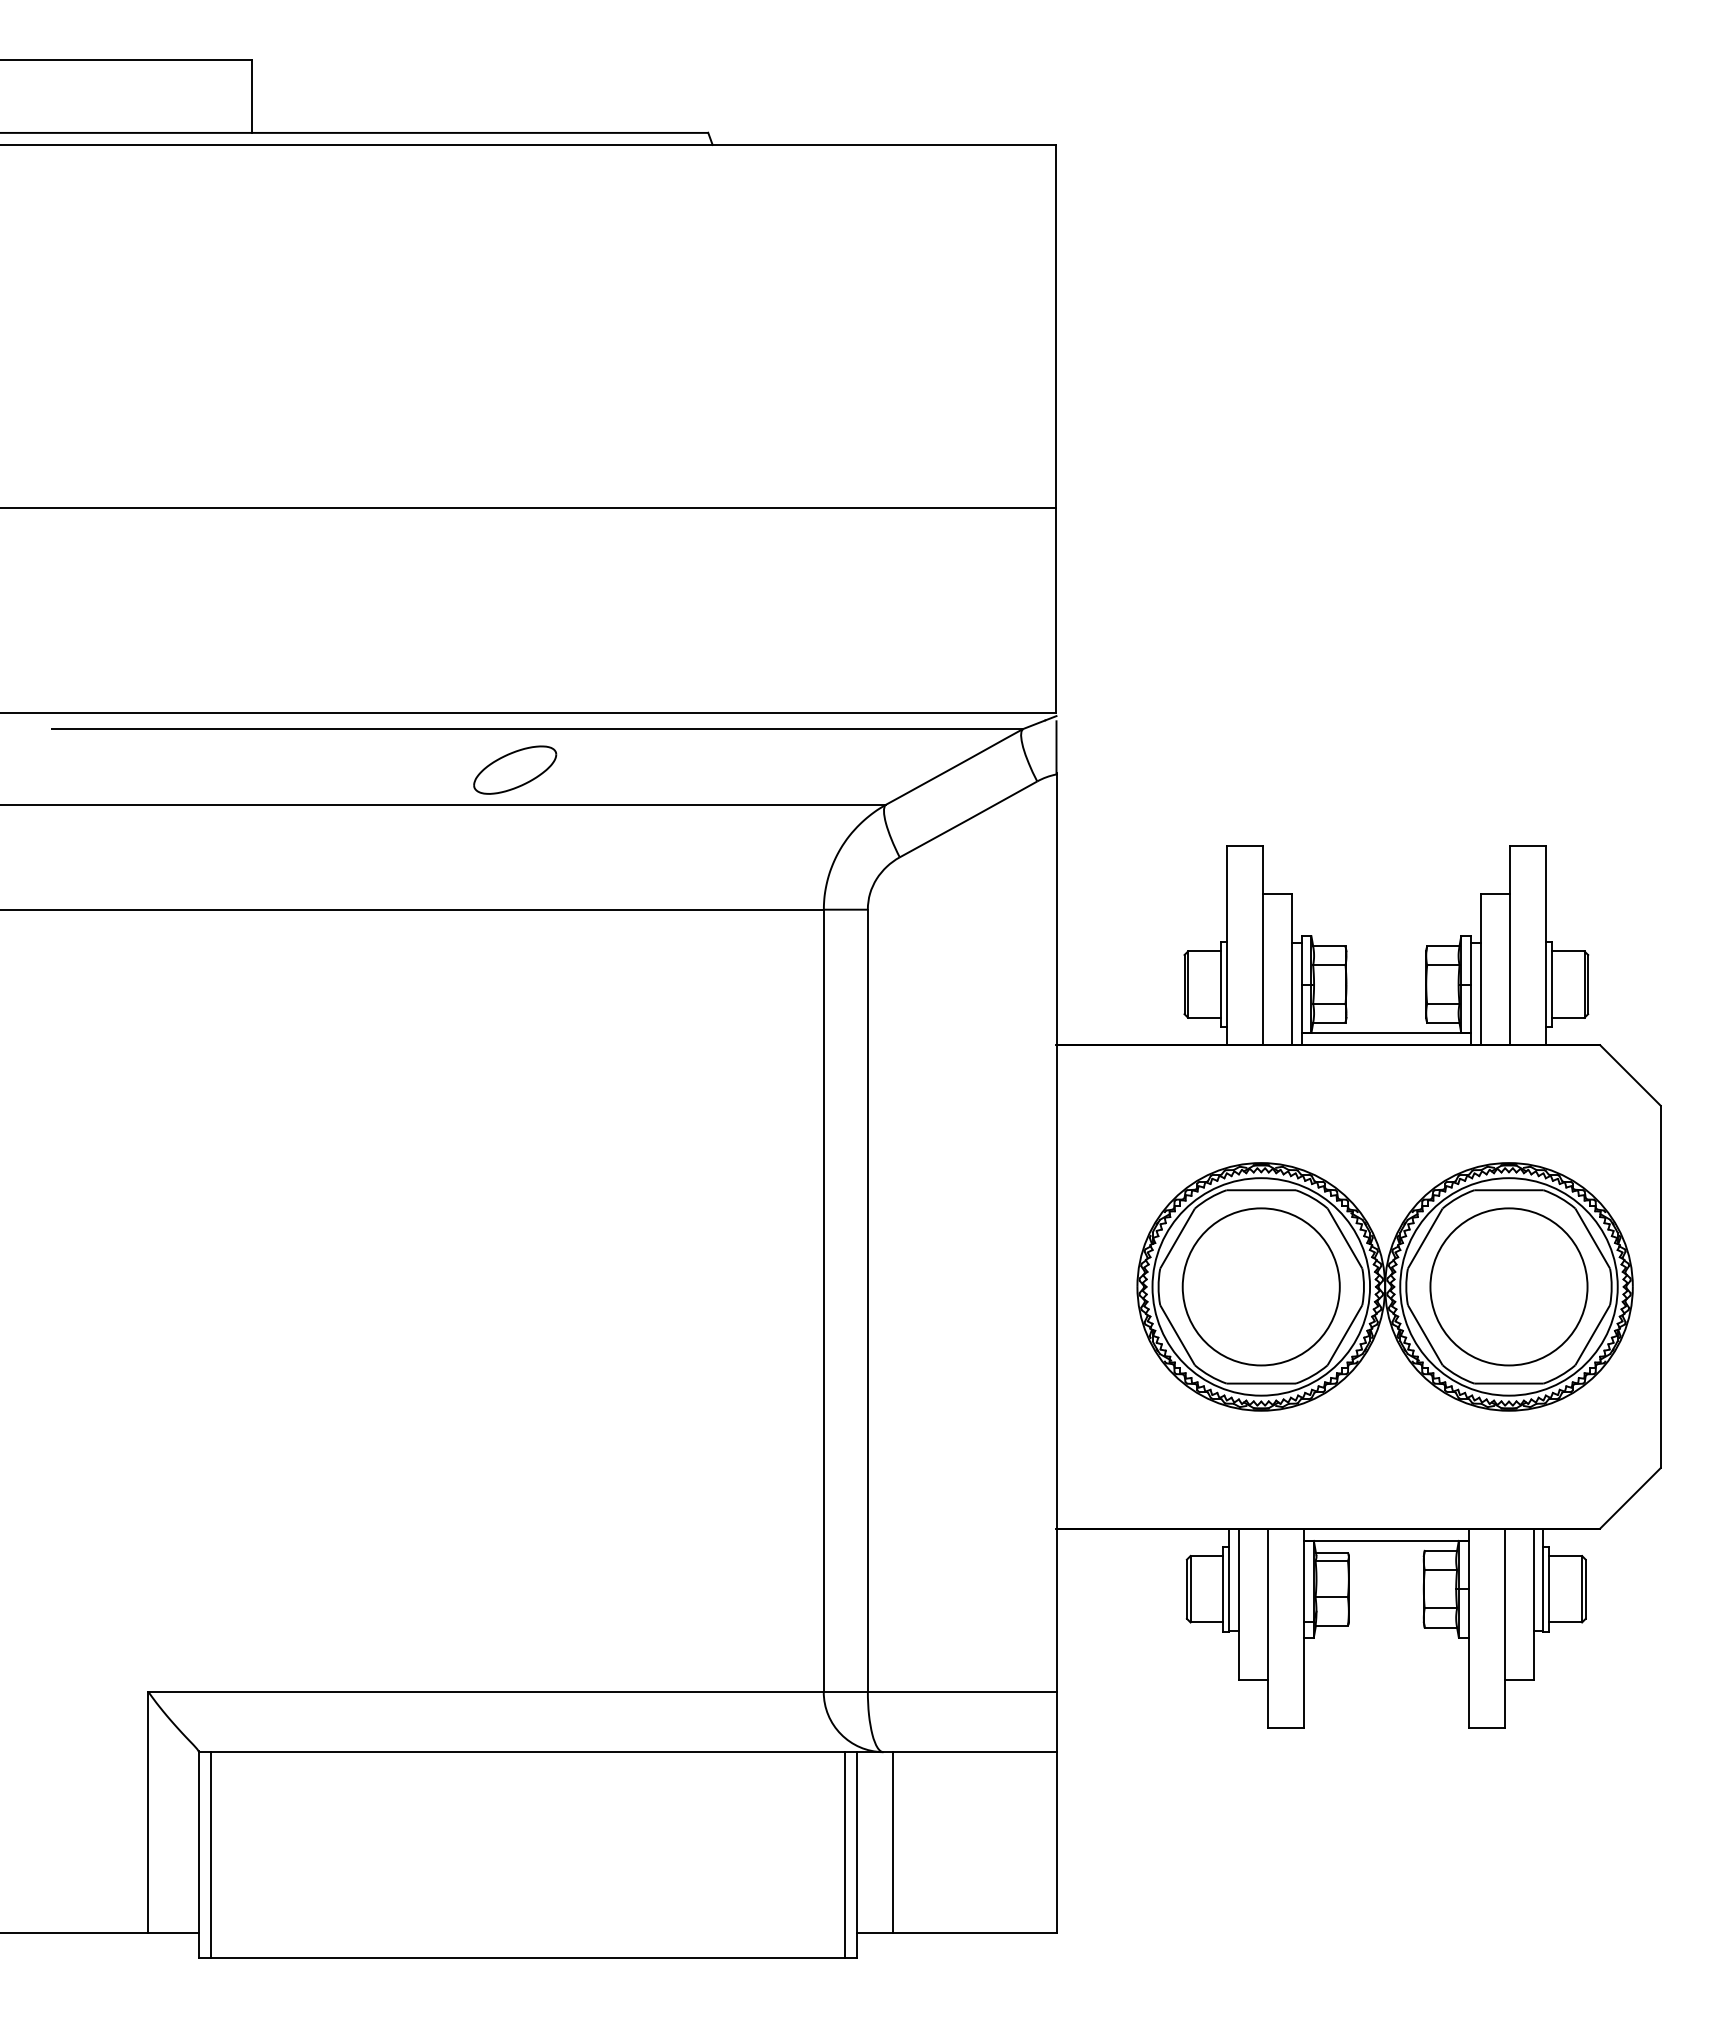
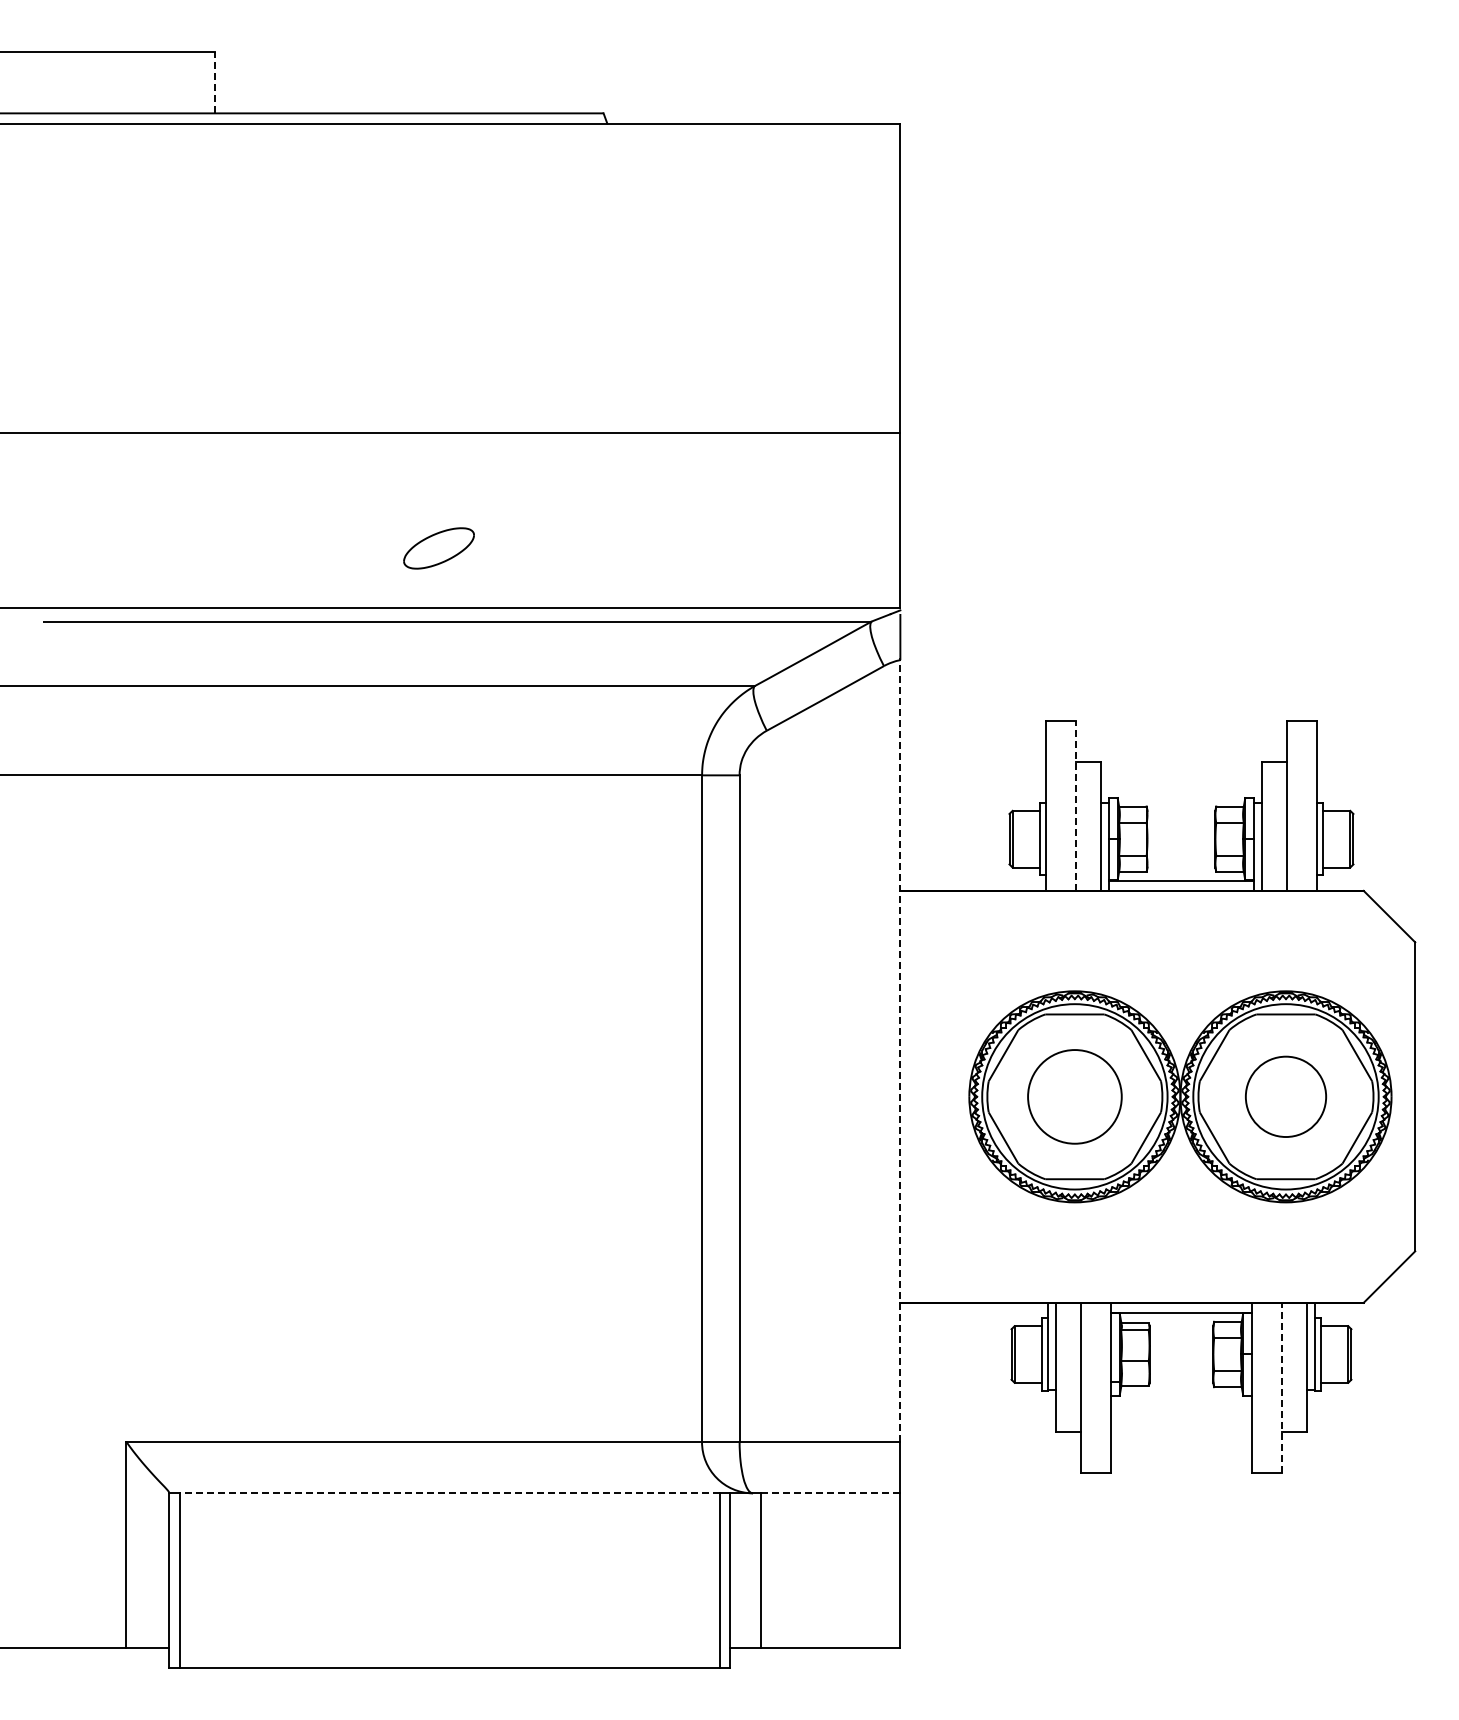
line: (251, 96) -> (214, 82), solid -> dashed
part: (514, 770) -> (438, 548), moved
line: (1263, 945) -> (1076, 805), solid -> dashed
line: (1056, 1232) -> (900, 1050), solid -> dashed
circle: (1260, 1286) -> (1074, 1096), size x0.7
circle: (1508, 1286) -> (1285, 1096), size x0.6
line: (1504, 1627) -> (1282, 1387), solid -> dashed
line: (527, 1752) -> (449, 1493), solid -> dashed
line: (974, 1752) -> (830, 1493), solid -> dashed

